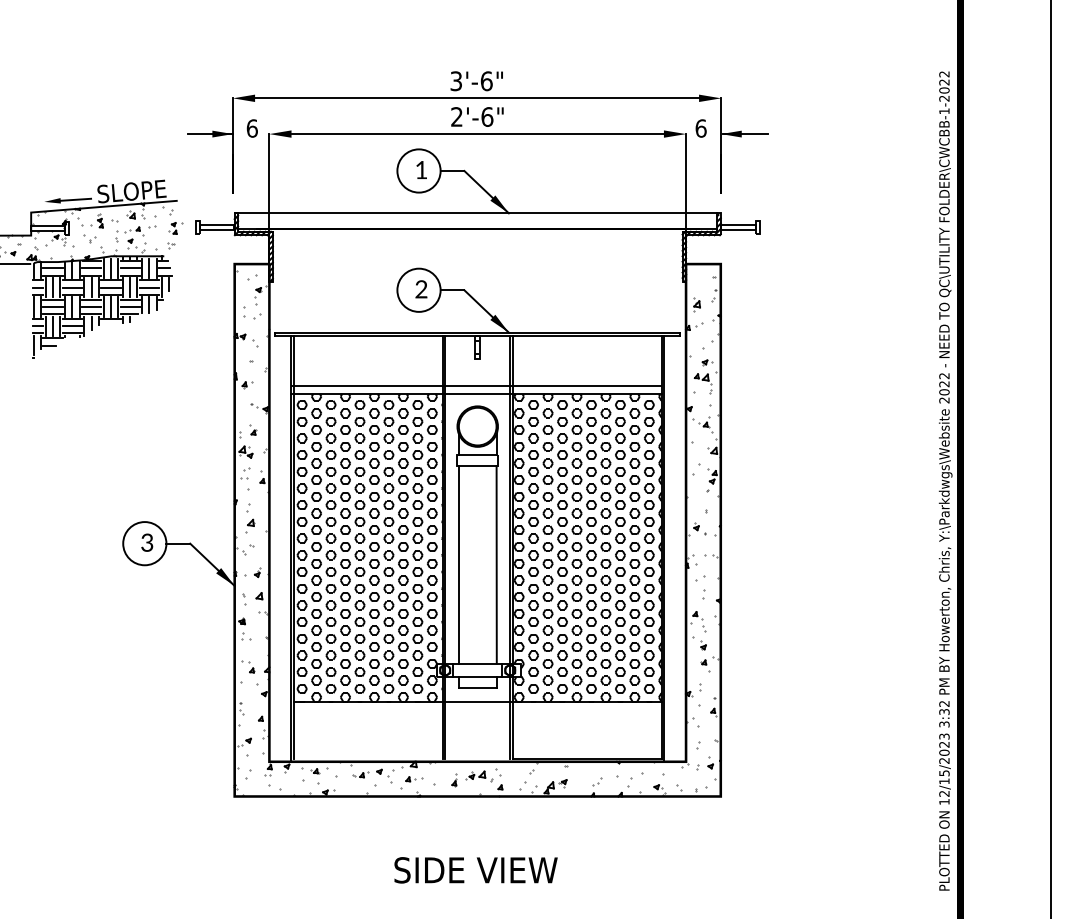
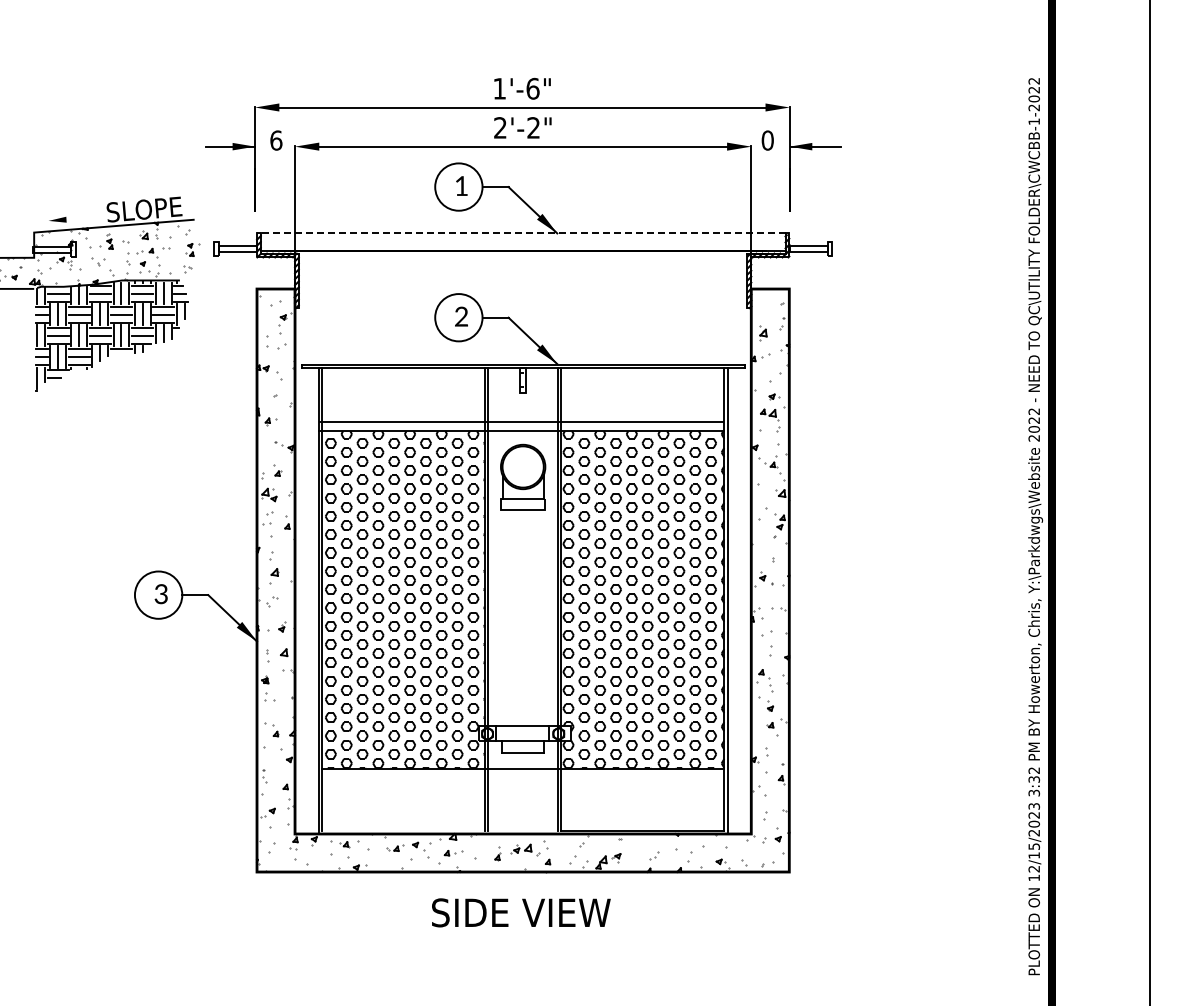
text: (456, 80) -> (499, 88), 3'-6" -> 1'-6"
text: (487, 116) -> (533, 127), 2'-6" -> 2'-2"
text: (700, 128) -> (767, 140), 6 -> 0
line: (75, 199) -> (82, 218), removed
line: (475, 213) -> (520, 233), solid -> dashed
line: (458, 564) -> (502, 618), removed
line: (496, 564) -> (543, 618), removed
text: (476, 869) -> (521, 912), moved

